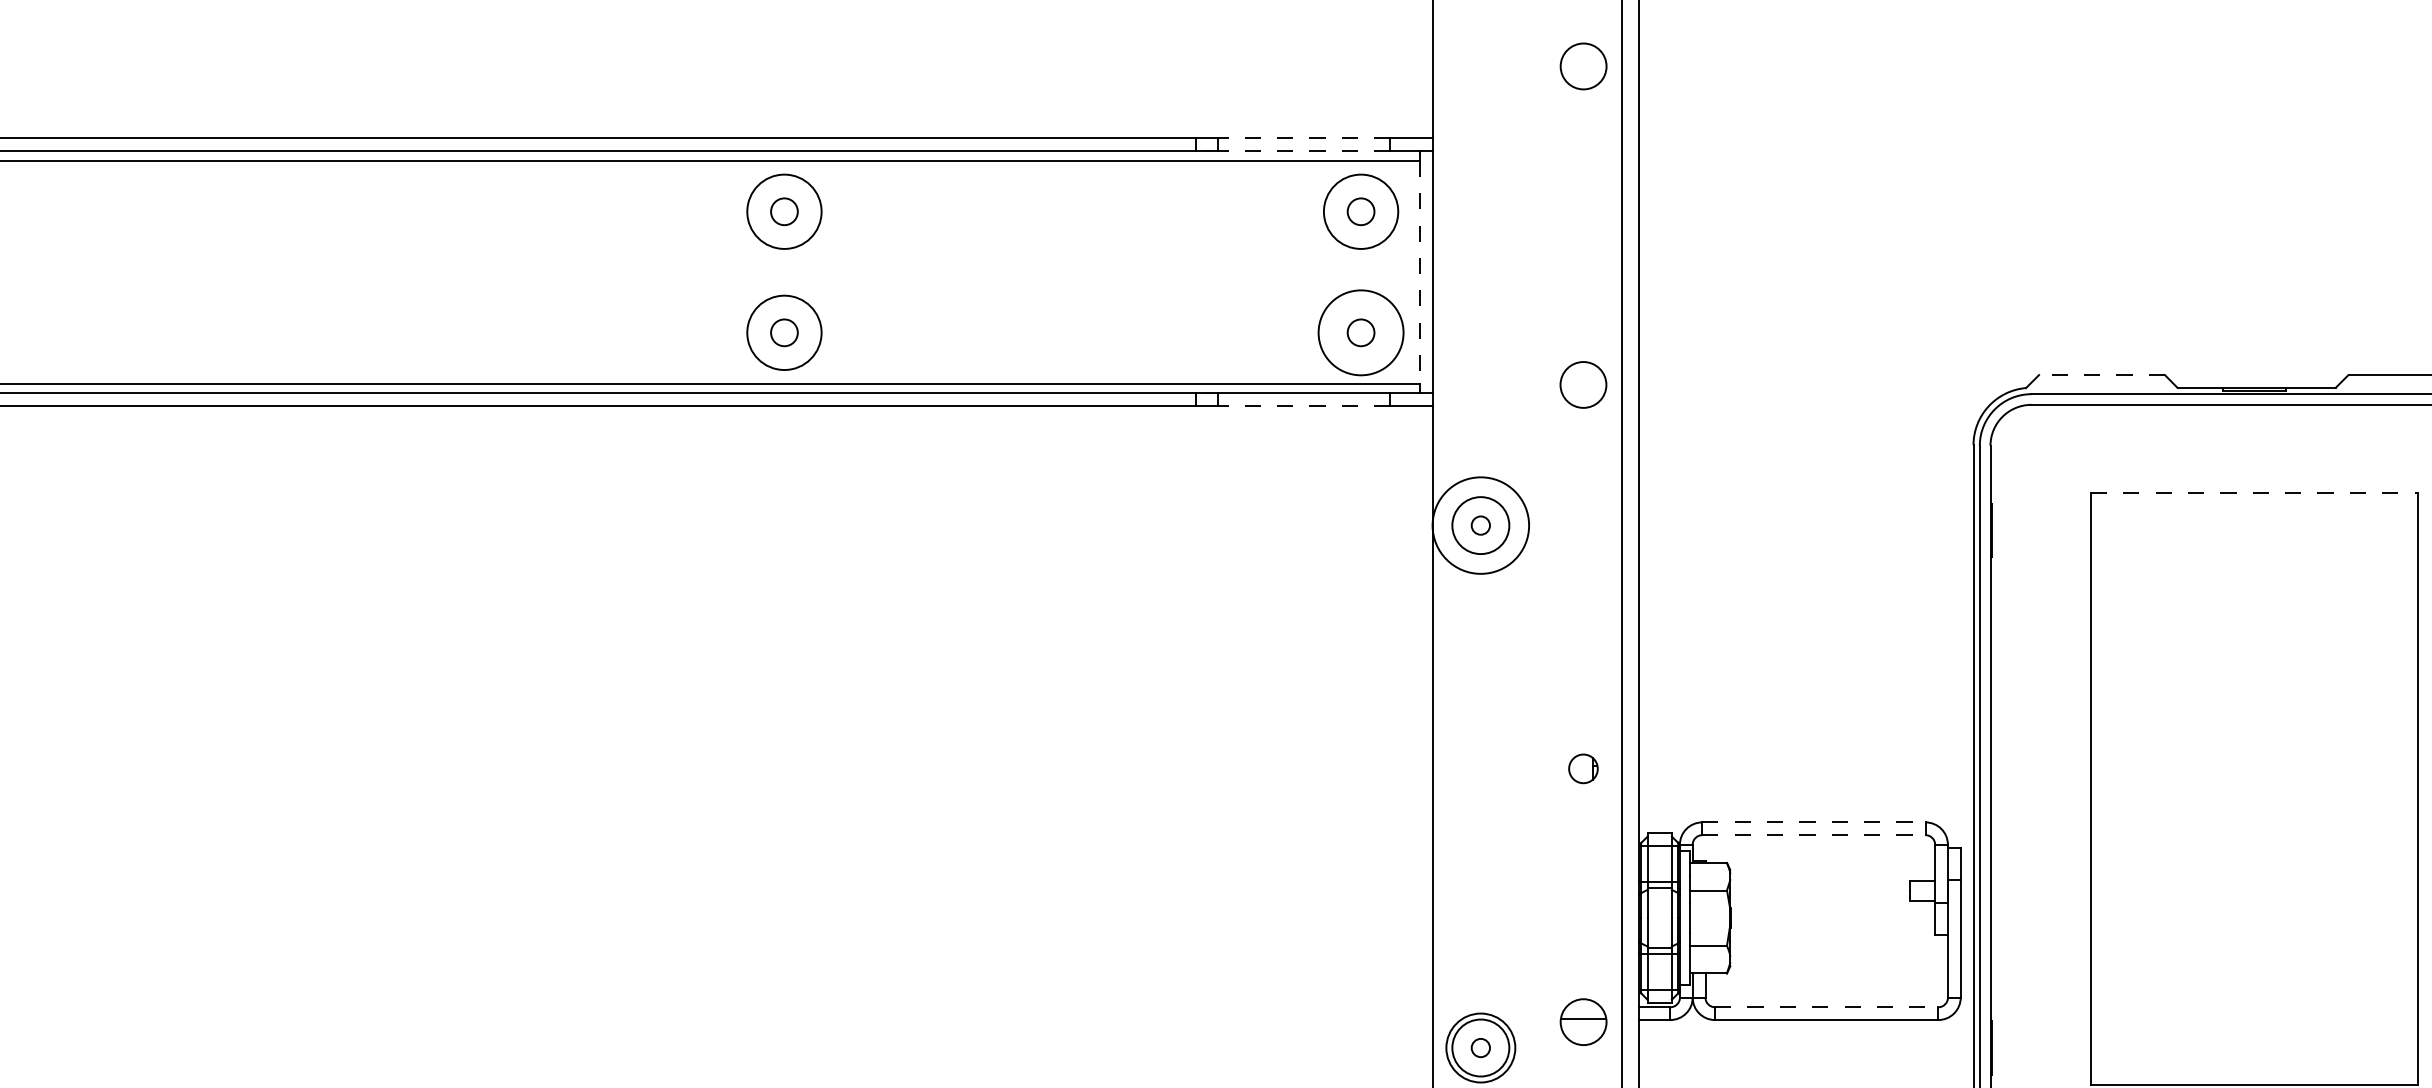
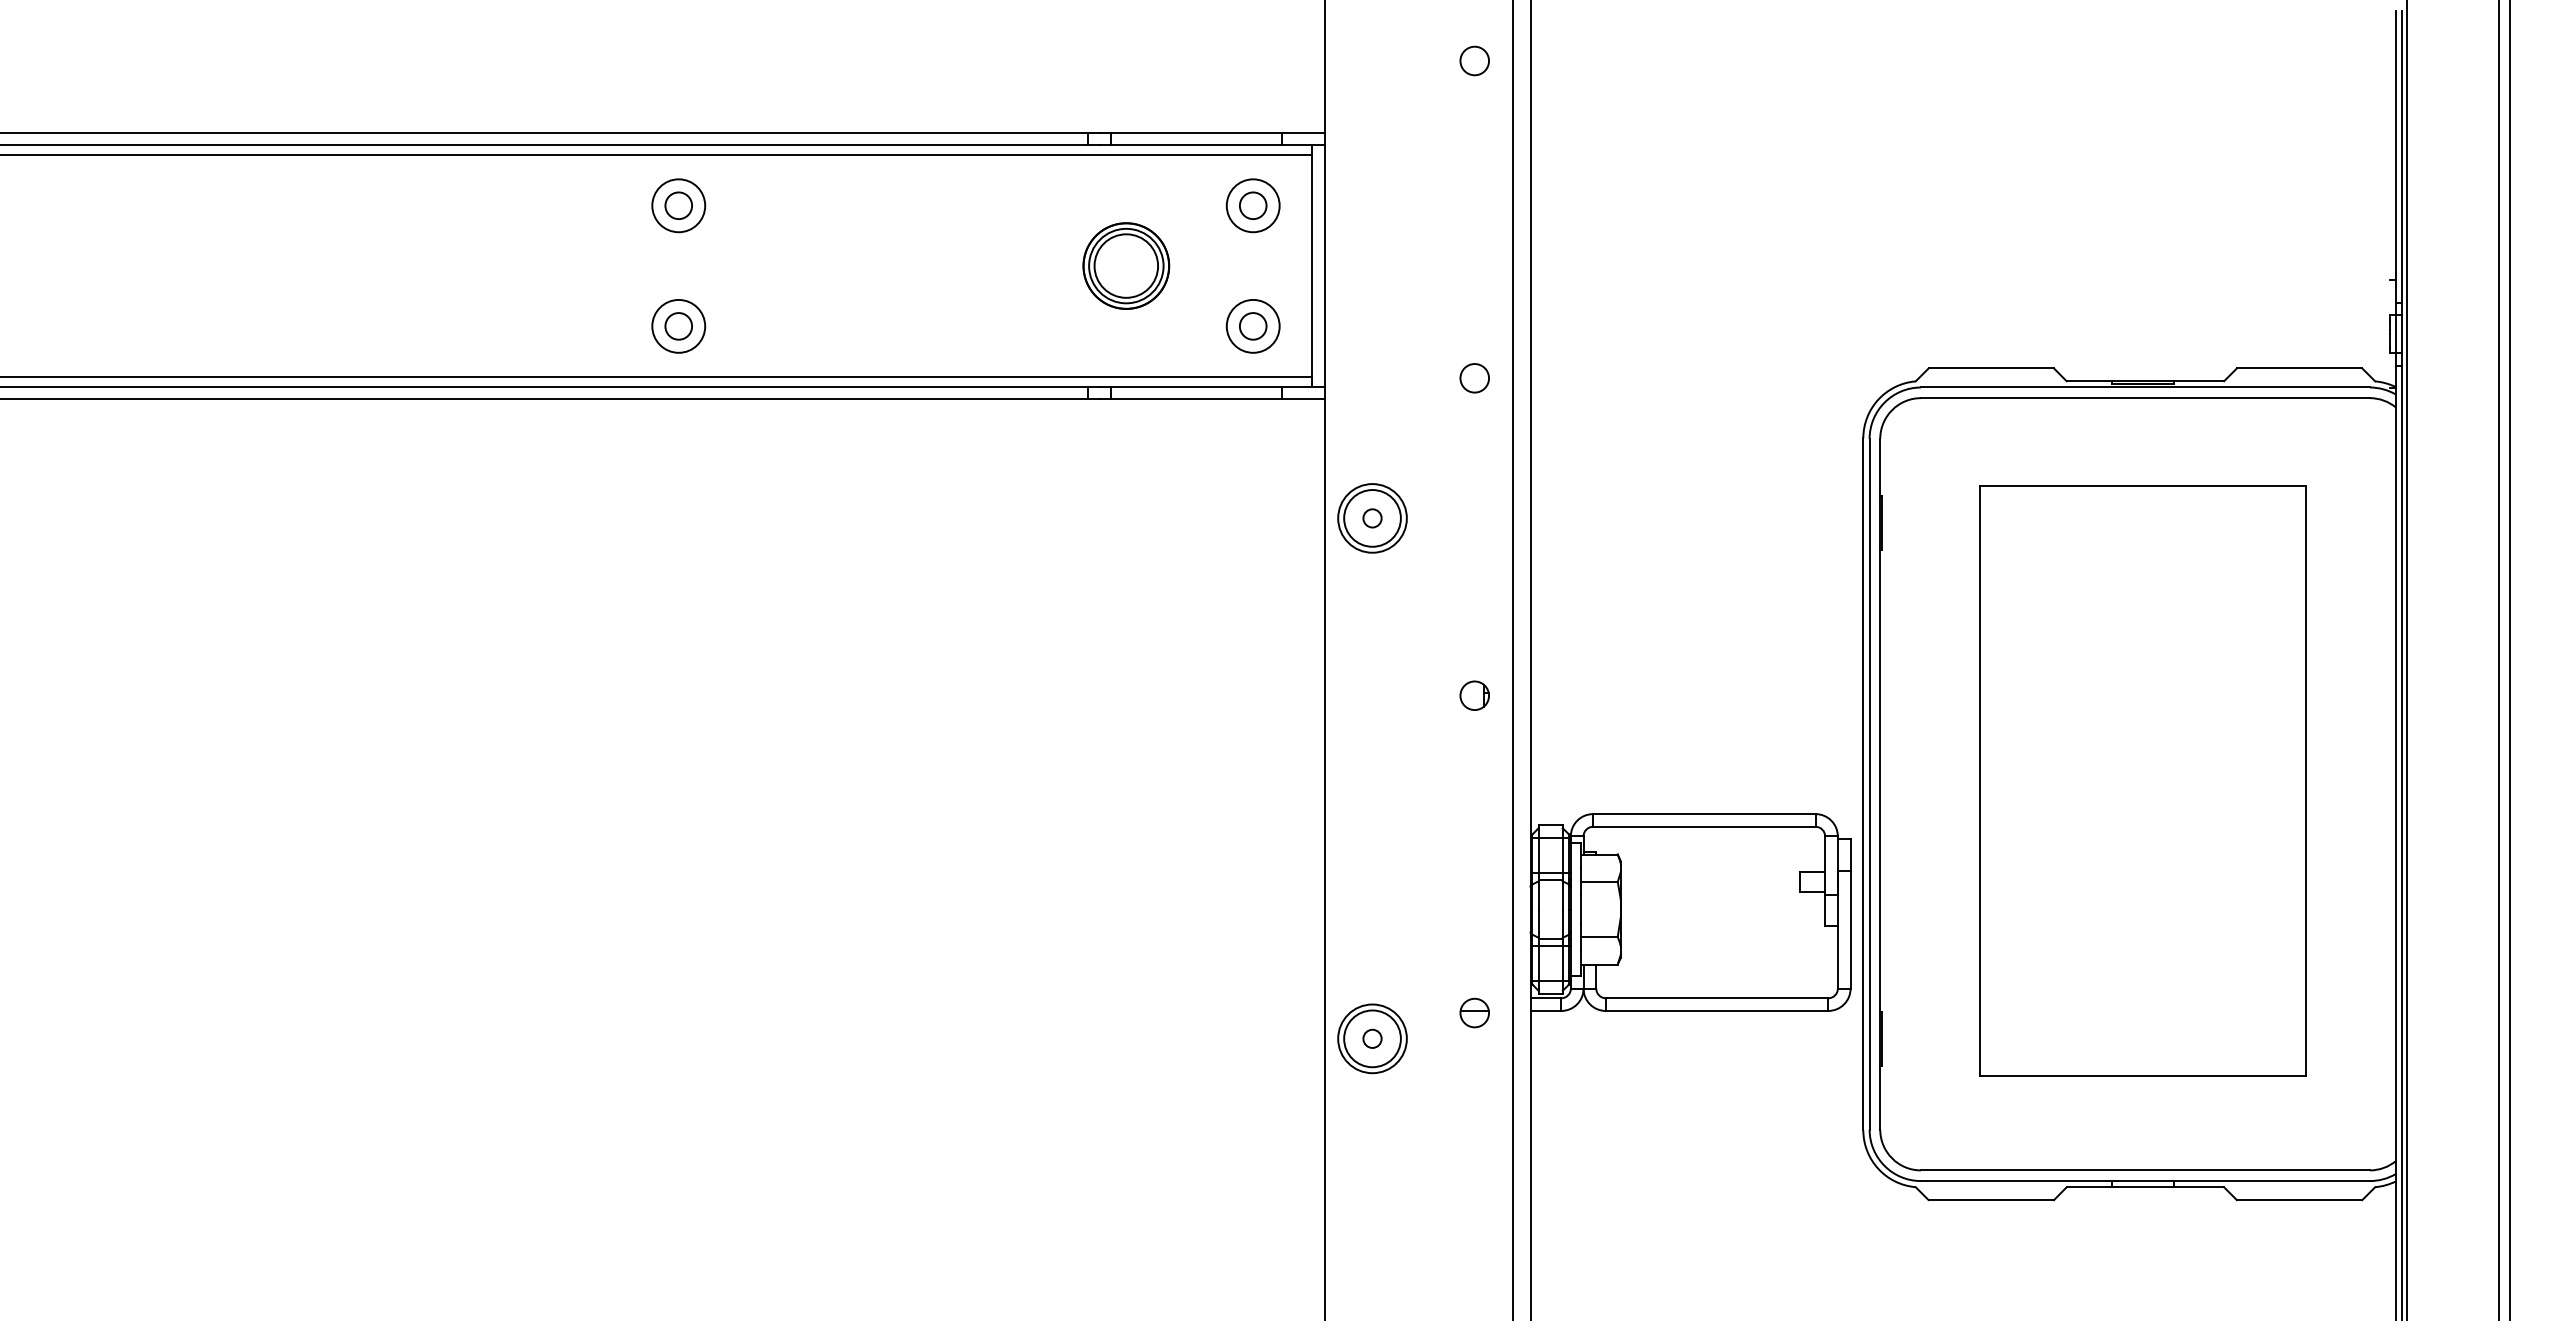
circle: (1583, 65) -> (1474, 60), size x0.62
line: (1304, 138) -> (1196, 132), dashed -> solid
line: (1304, 151) -> (1196, 145), dashed -> solid
circle: (784, 211) -> (678, 205), size x0.71
circle: (1360, 211) -> (1252, 205), size x0.71
part: (1233, 271) -> (1126, 265), added
line: (1420, 272) -> (1312, 266), dashed -> solid
circle: (784, 331) -> (678, 325), size x0.71
circle: (1360, 331) -> (1252, 325), size x0.62
line: (2102, 375) -> (1991, 368), dashed -> solid
circle: (1583, 385) -> (1474, 378), size x0.62
line: (1304, 406) -> (1196, 399), dashed -> solid
line: (2254, 493) -> (2143, 486), dashed -> solid
circle: (1480, 525) -> (1372, 518), size x0.71
part: (1583, 768) -> (1474, 695), moved
line: (1814, 822) -> (1704, 814), dashed -> solid
line: (1814, 834) -> (1704, 826), dashed -> solid
line: (1827, 1007) -> (1717, 998), dashed -> solid
part: (1583, 1021) -> (1474, 1012), size x0.62

